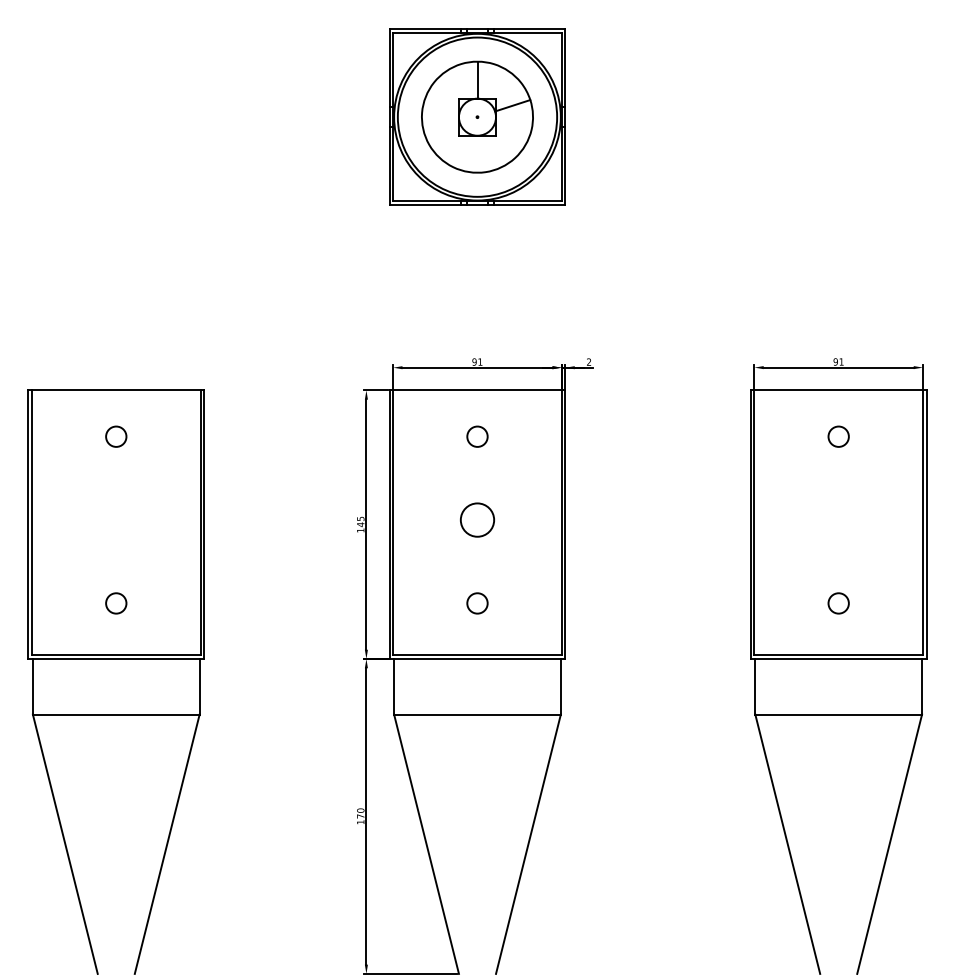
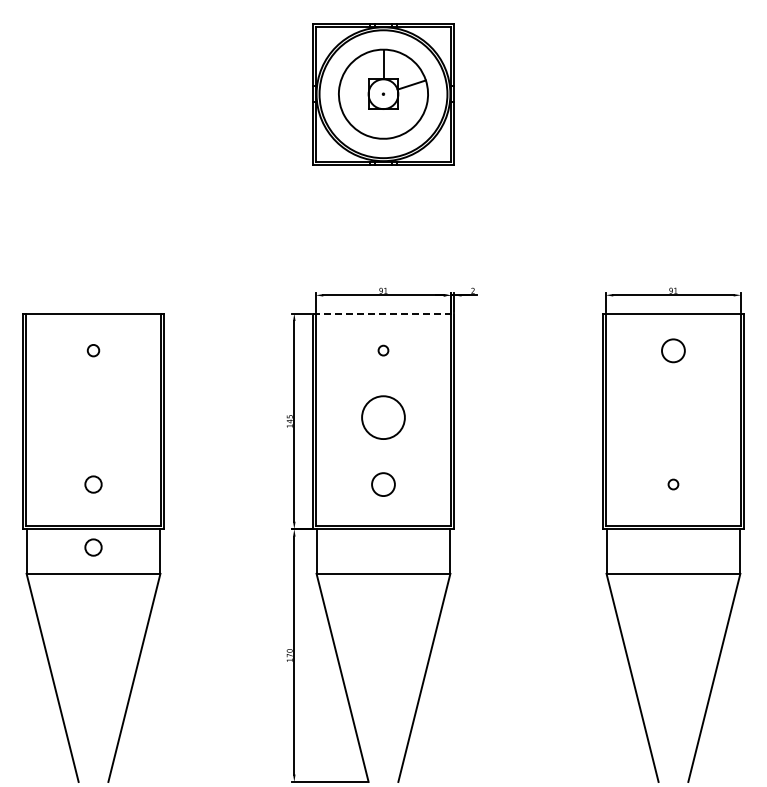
line: (477, 390) -> (383, 313), solid -> dashed
circle: (116, 436) -> (93, 350), size x0.7
circle: (477, 436) -> (383, 350), size x0.6
circle: (838, 436) -> (673, 350), size x1.4
circle: (477, 519) -> (383, 417), size x1.6
circle: (477, 603) -> (383, 484), size x1.4
circle: (838, 603) -> (673, 484), size x0.6
circle: (116, 681) -> (93, 547), added

